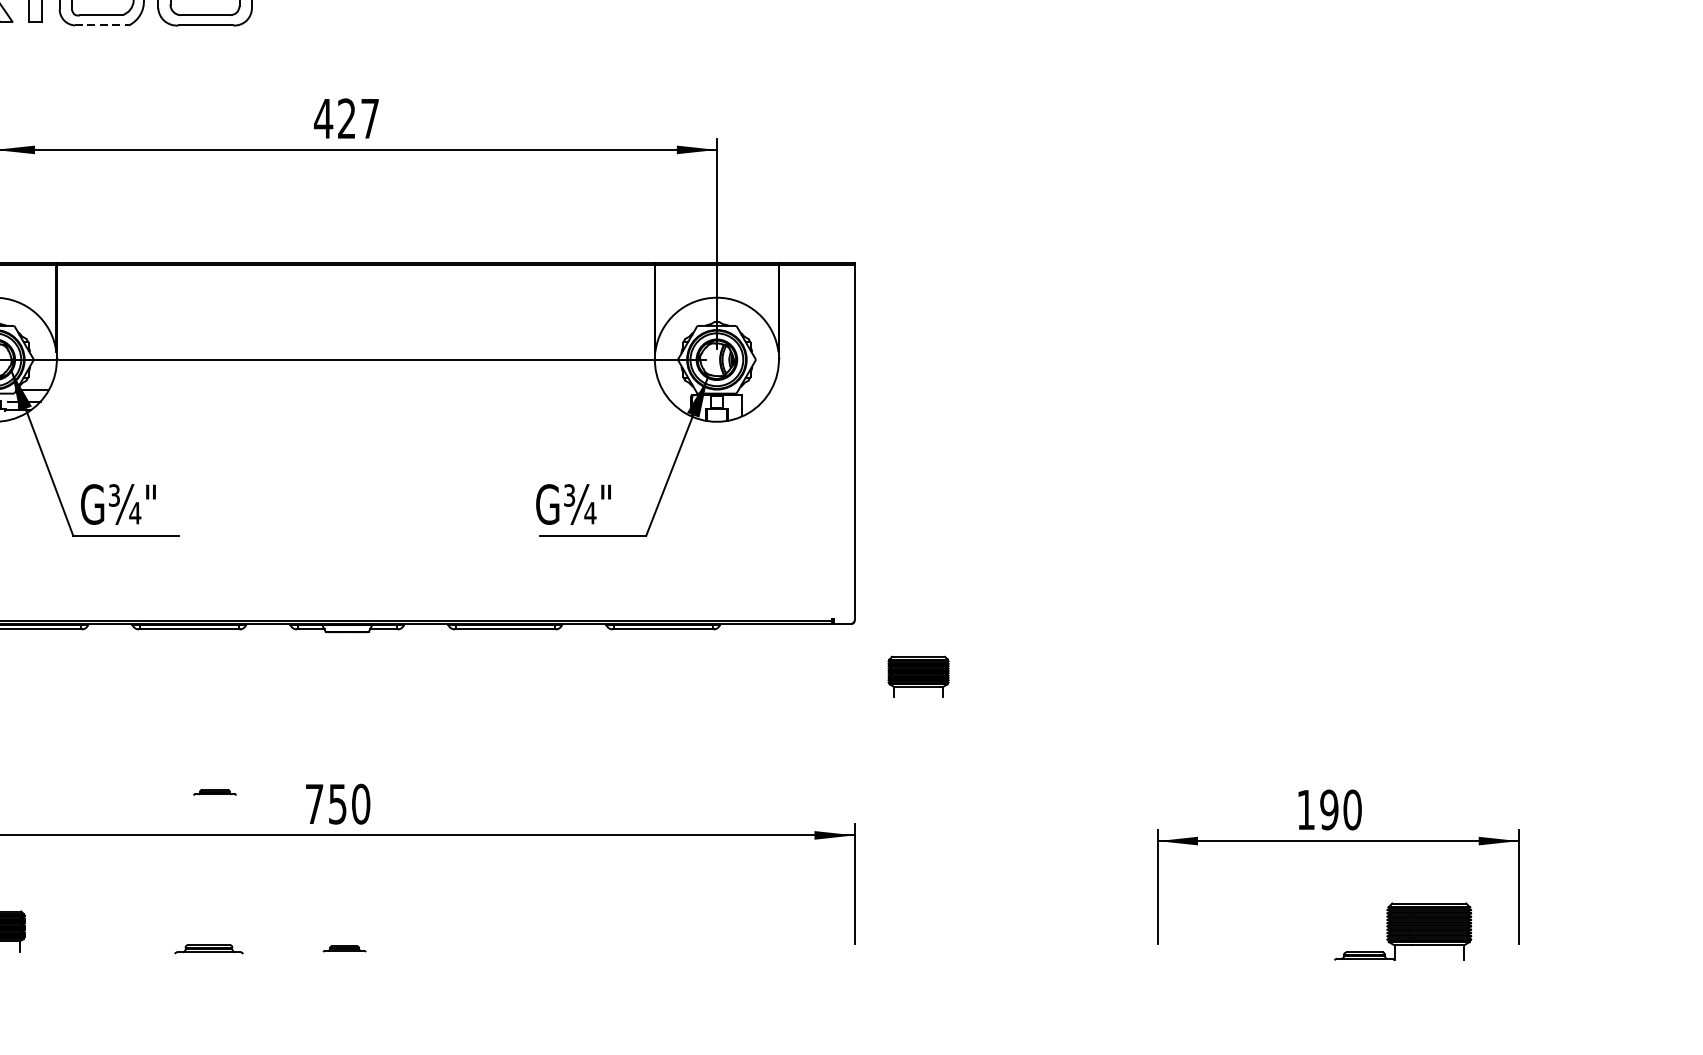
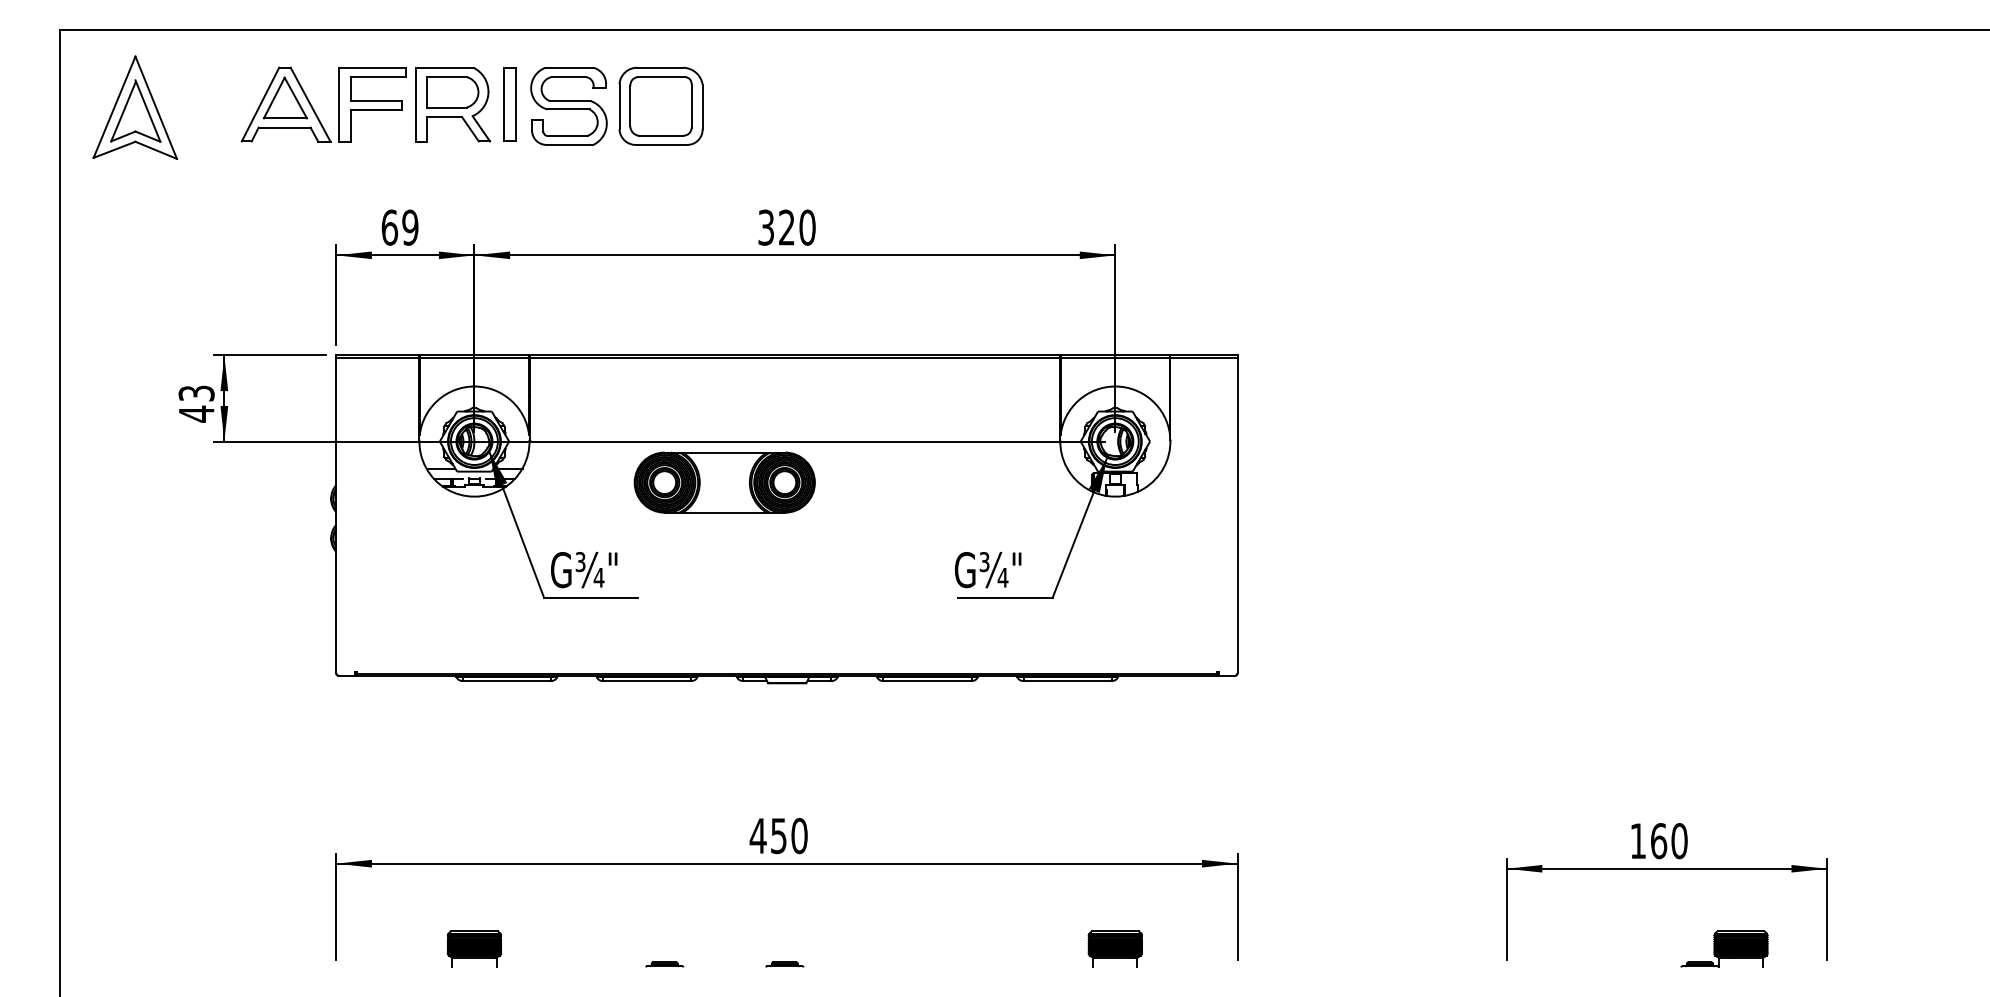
line: (101, 25) -> (569, 144), dashed -> solid
text: (346, 118) -> (786, 227), 427 -> 320
part: (276, 405) -> (724, 482), added
part: (917, 676) -> (1114, 948), moved
part: (214, 792) -> (669, 825), removed
text: (313, 803) -> (757, 835), 750 -> 450
text: (1328, 810) -> (1658, 841), 190 -> 160
part: (1403, 930) -> (1724, 948), size x0.71
part: (208, 948) -> (664, 964), size x0.62

